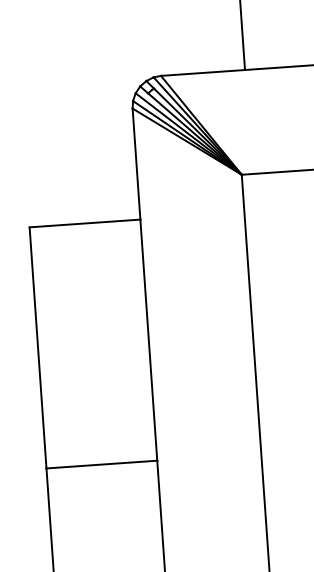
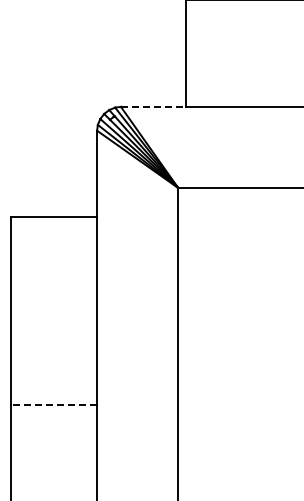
line: (202, 72) -> (153, 106), solid -> dashed
line: (101, 464) -> (53, 405), solid -> dashed

